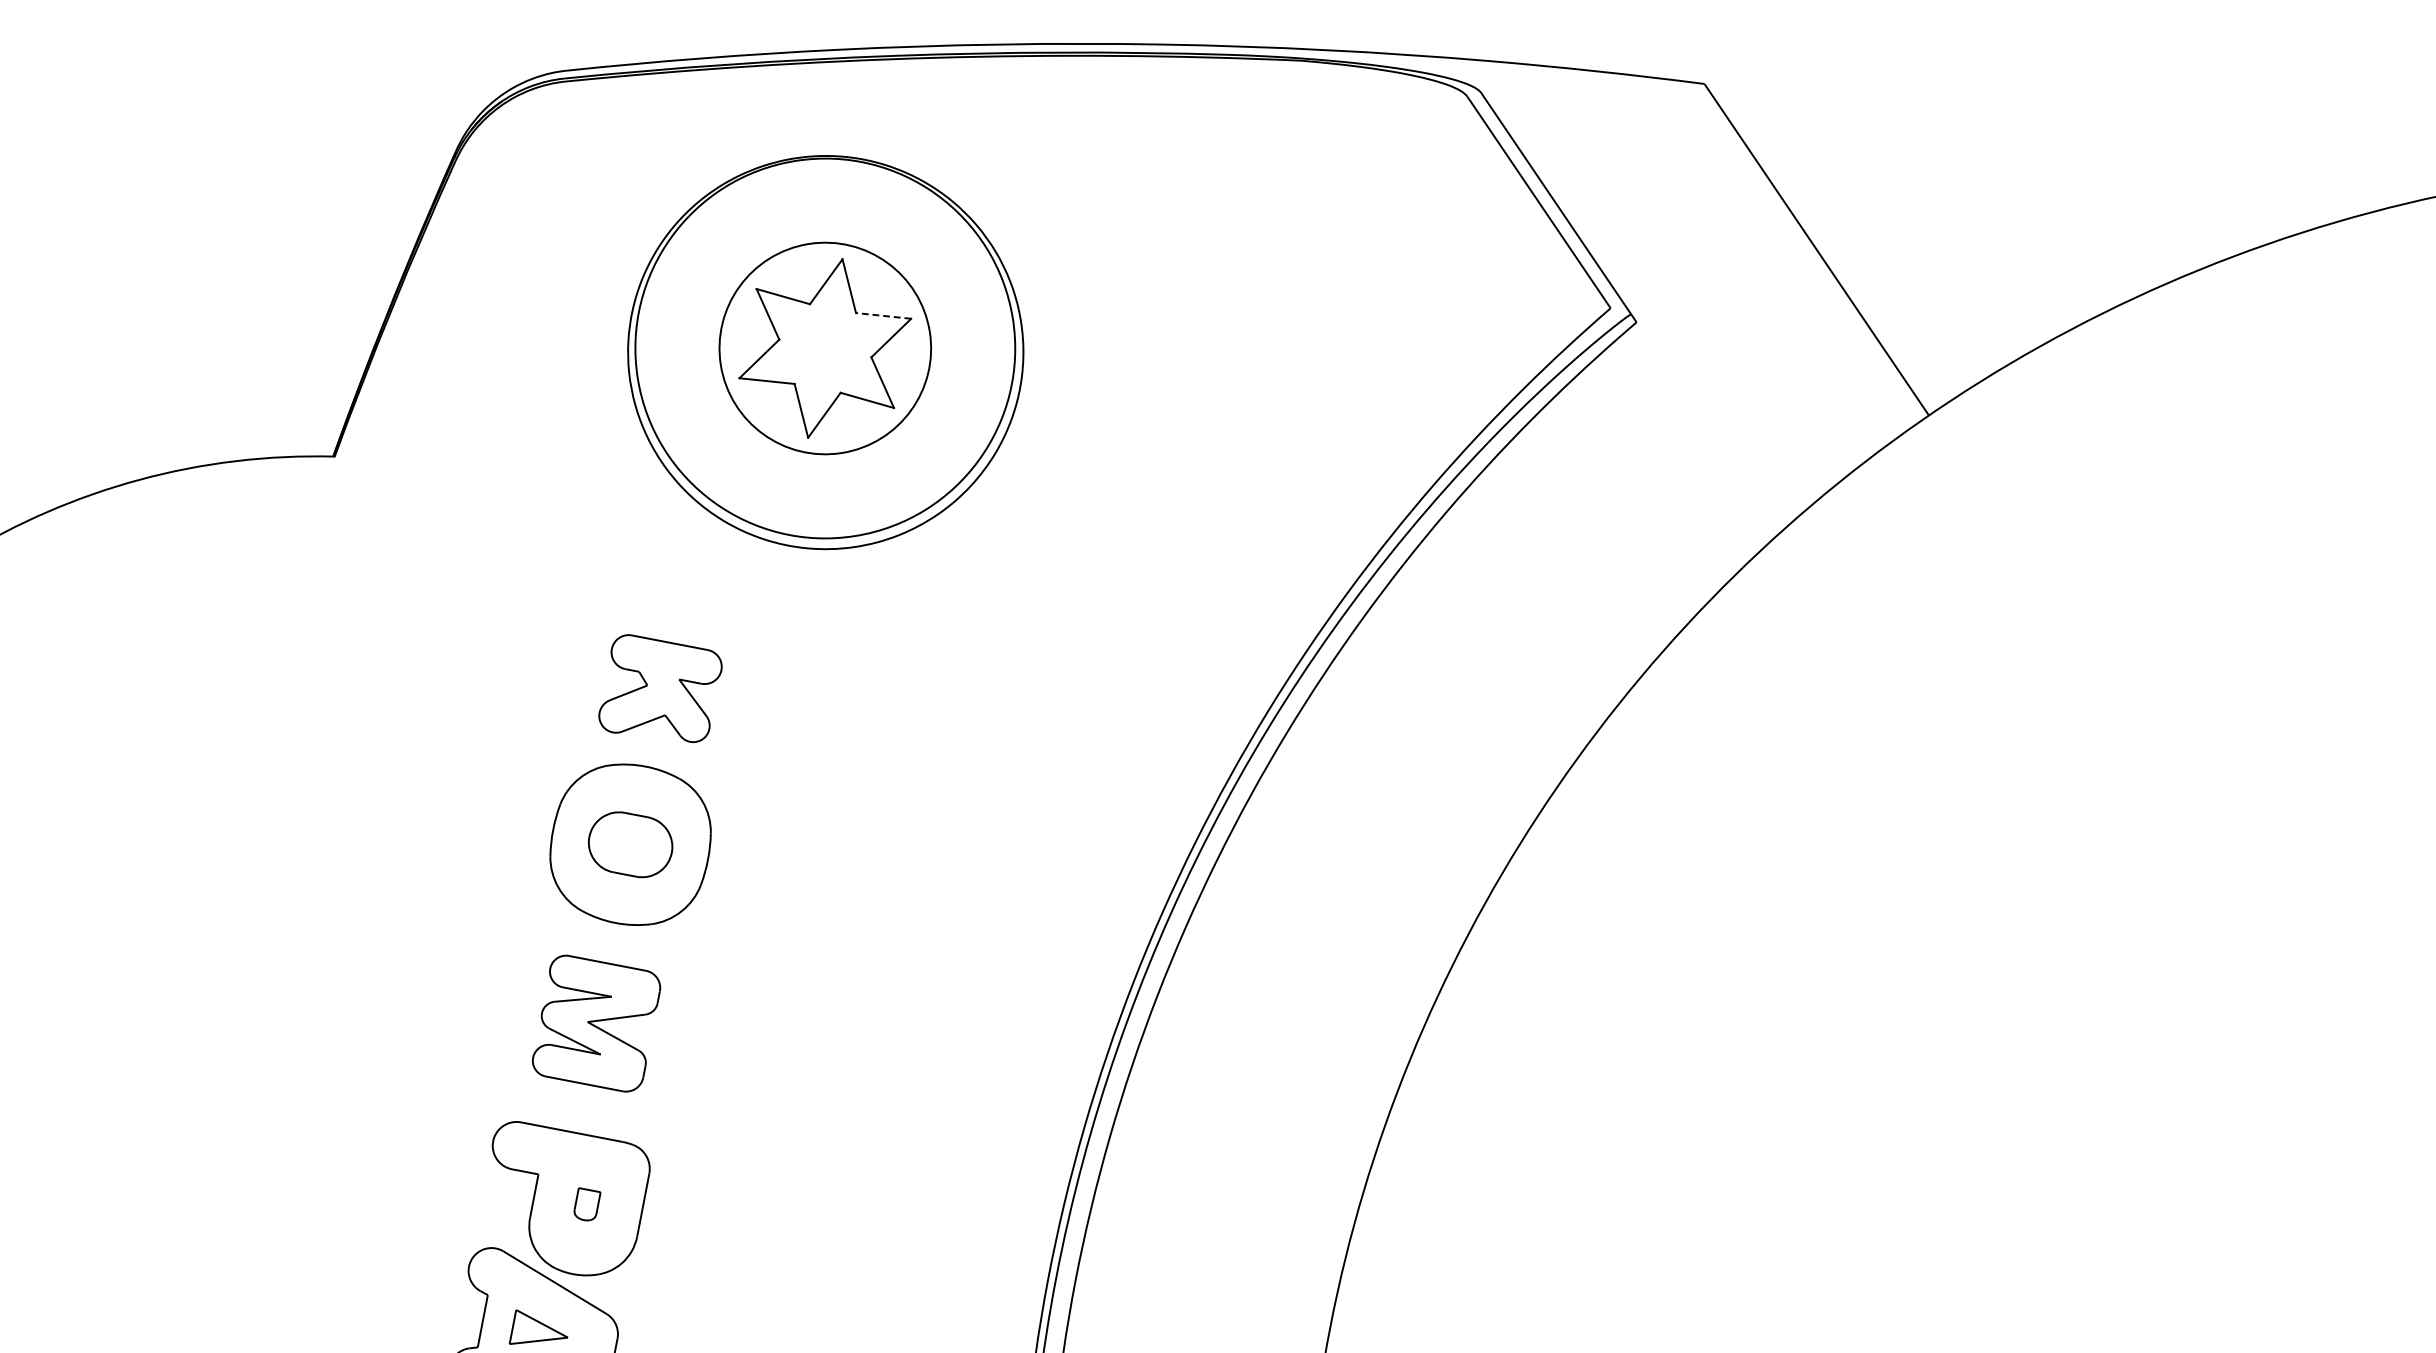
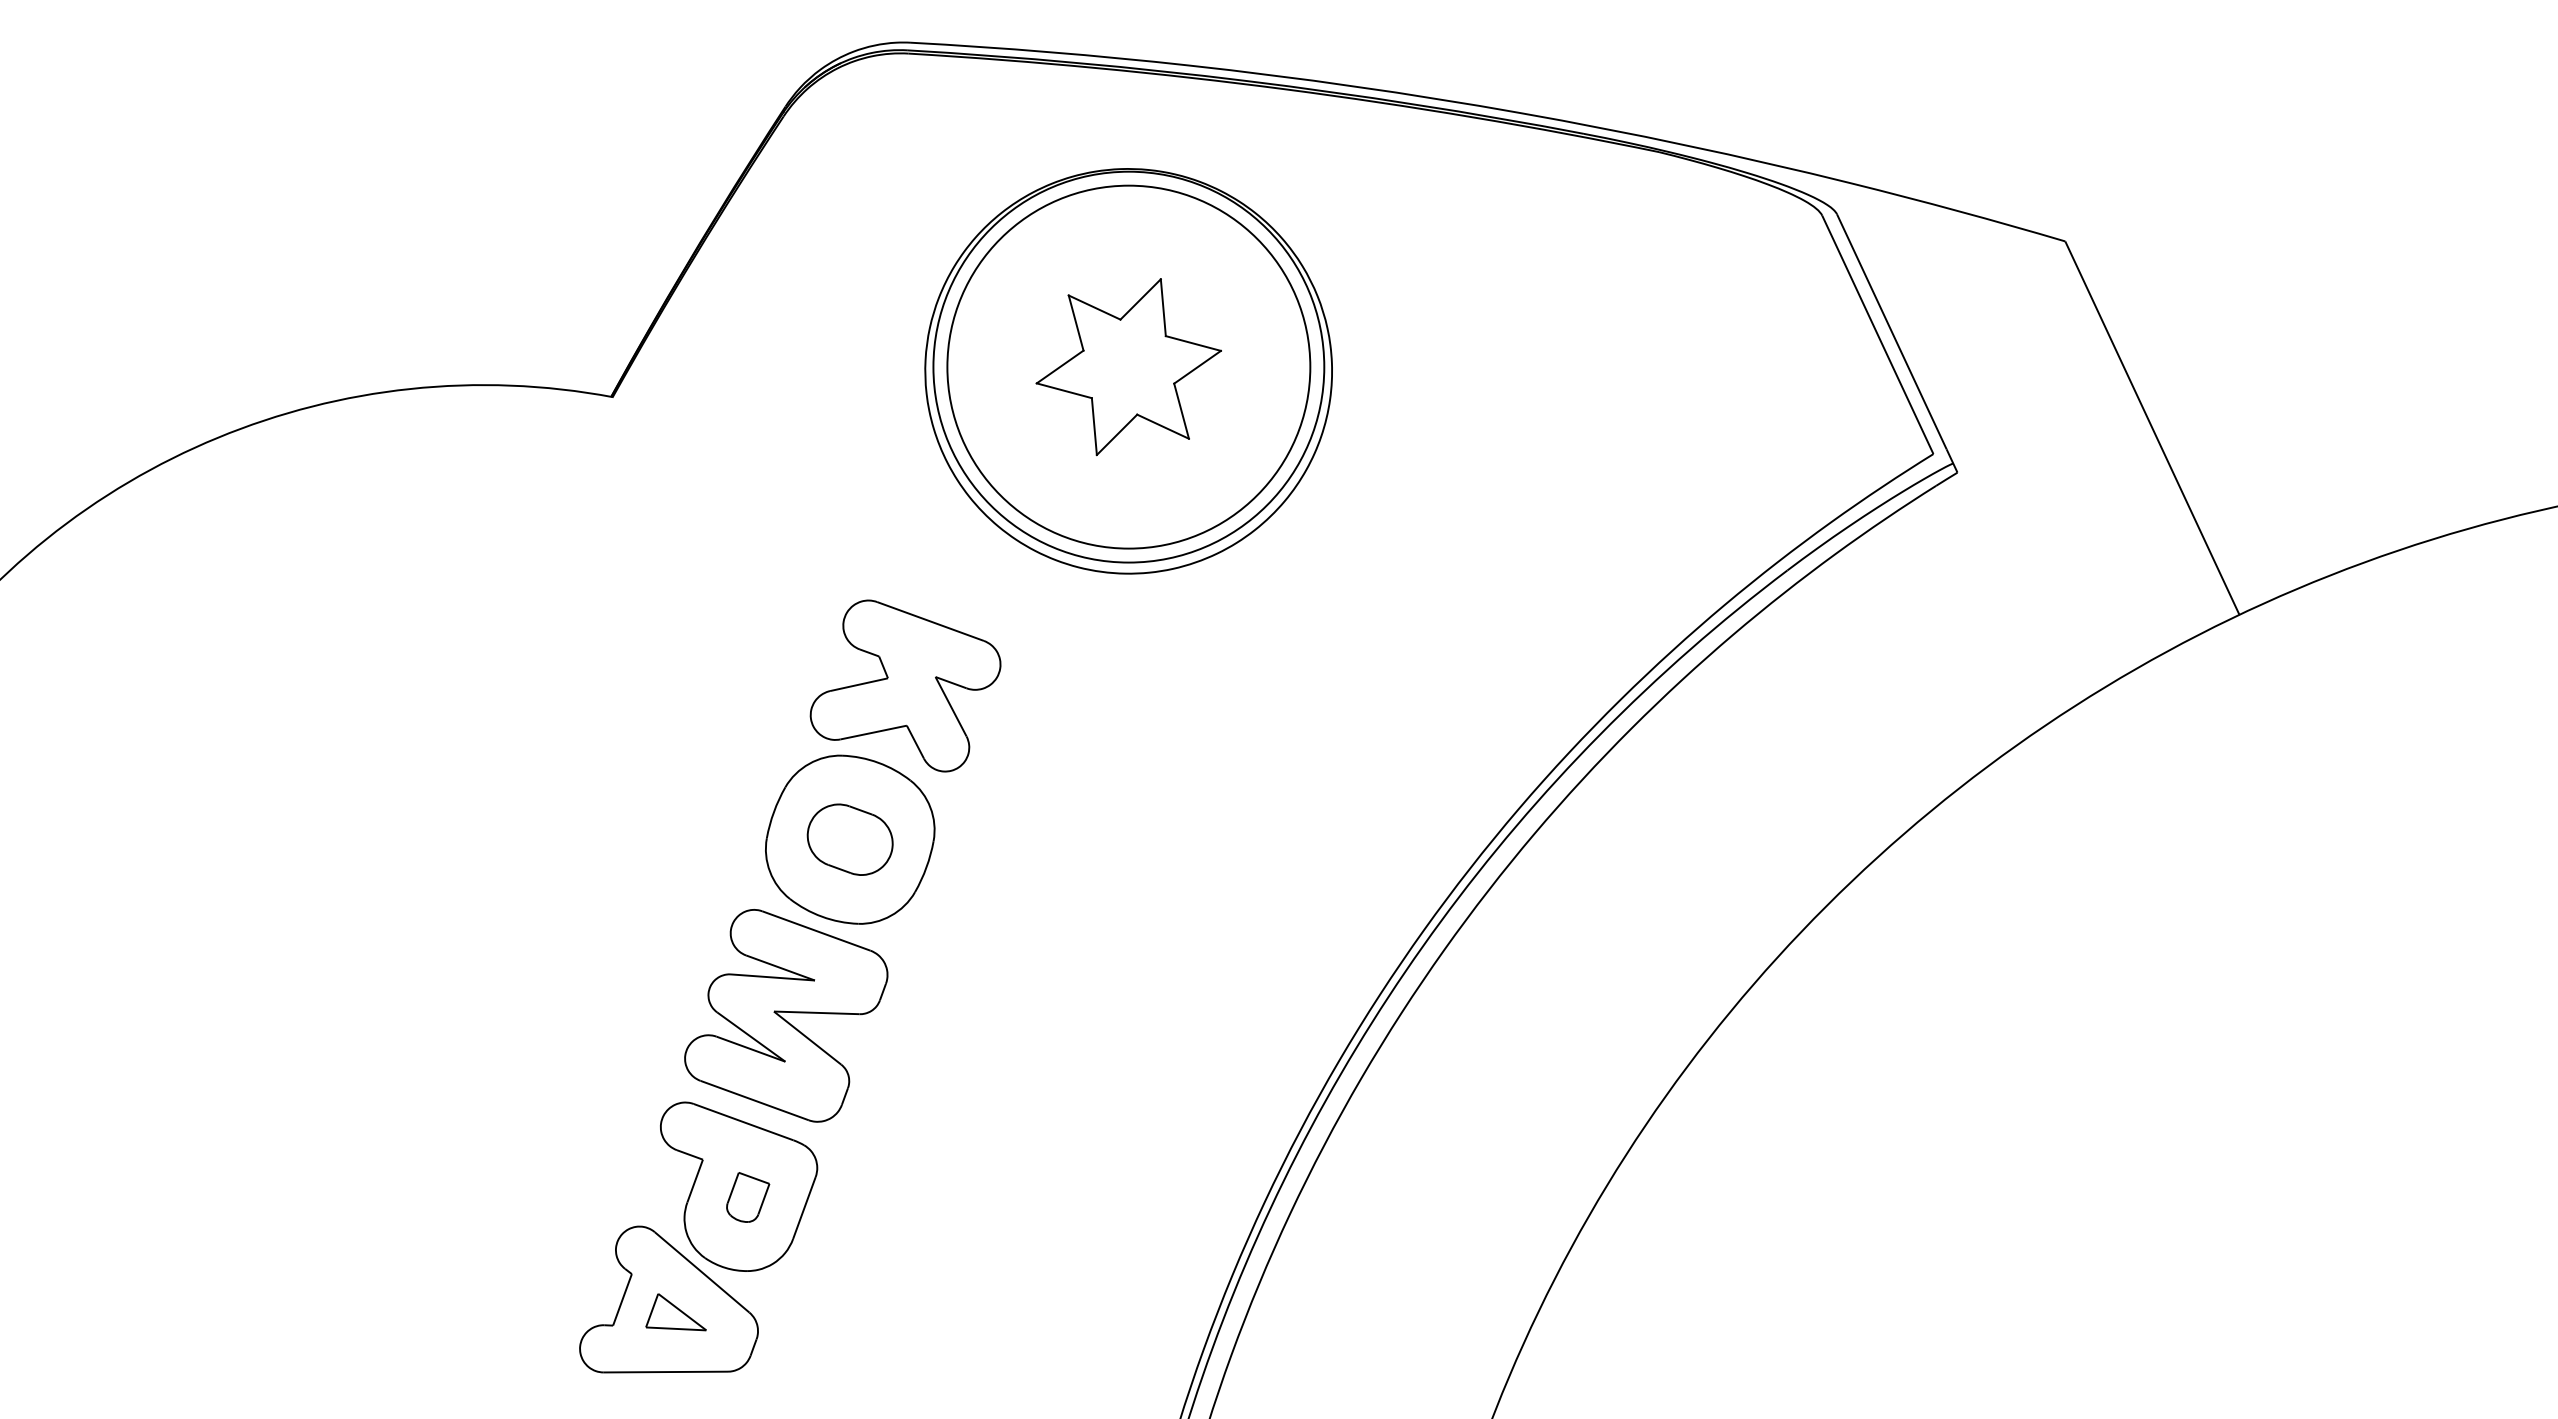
line: (883, 315) -> (1193, 343), dashed -> solid
circle: (824, 347) -> (1128, 366), size x1.67
part: (659, 688) -> (905, 685), size x1.43
part: (596, 1023) -> (786, 1015), size x1.43
part: (587, 1203) -> (748, 1197), size x1.43

